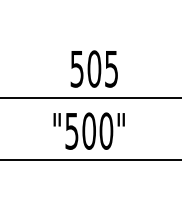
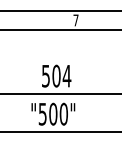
text: (110, 69) -> (66, 76), 505 -> 504

